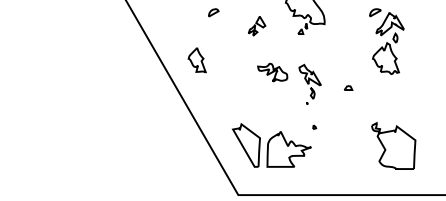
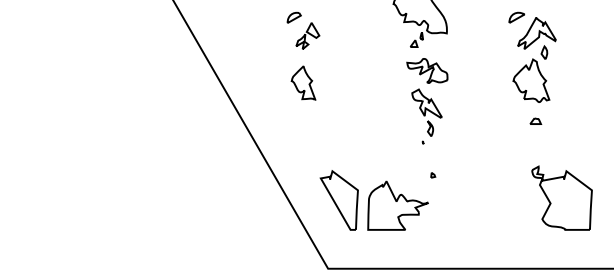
part: (256, 25) -> (307, 35), moved
part: (197, 59) -> (303, 82), moved
part: (272, 72) -> (427, 70), moved
part: (348, 87) -> (535, 120), moved
part: (393, 145) -> (561, 197), moved

